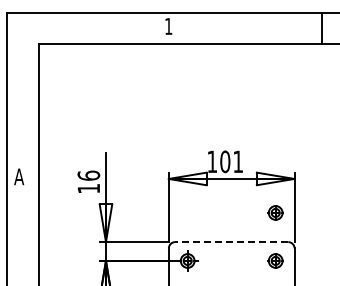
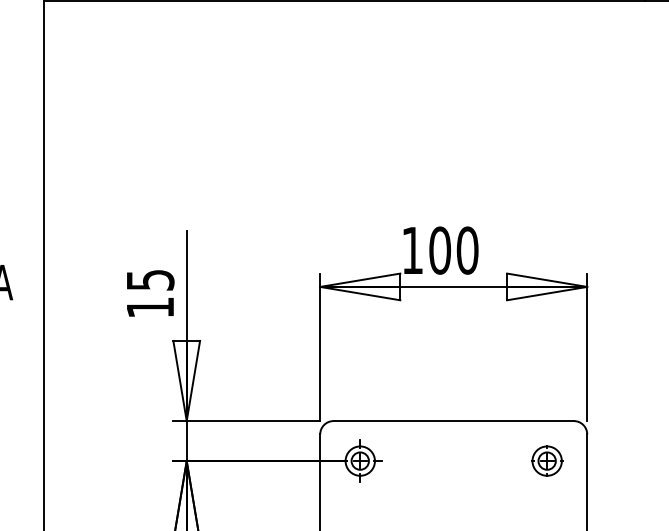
text: (238, 161) -> (468, 249), 101 -> 100
text: (88, 175) -> (149, 279), 16 -> 15
part: (275, 212) -> (546, 358), removed
line: (231, 242) -> (453, 421), dashed -> solid

